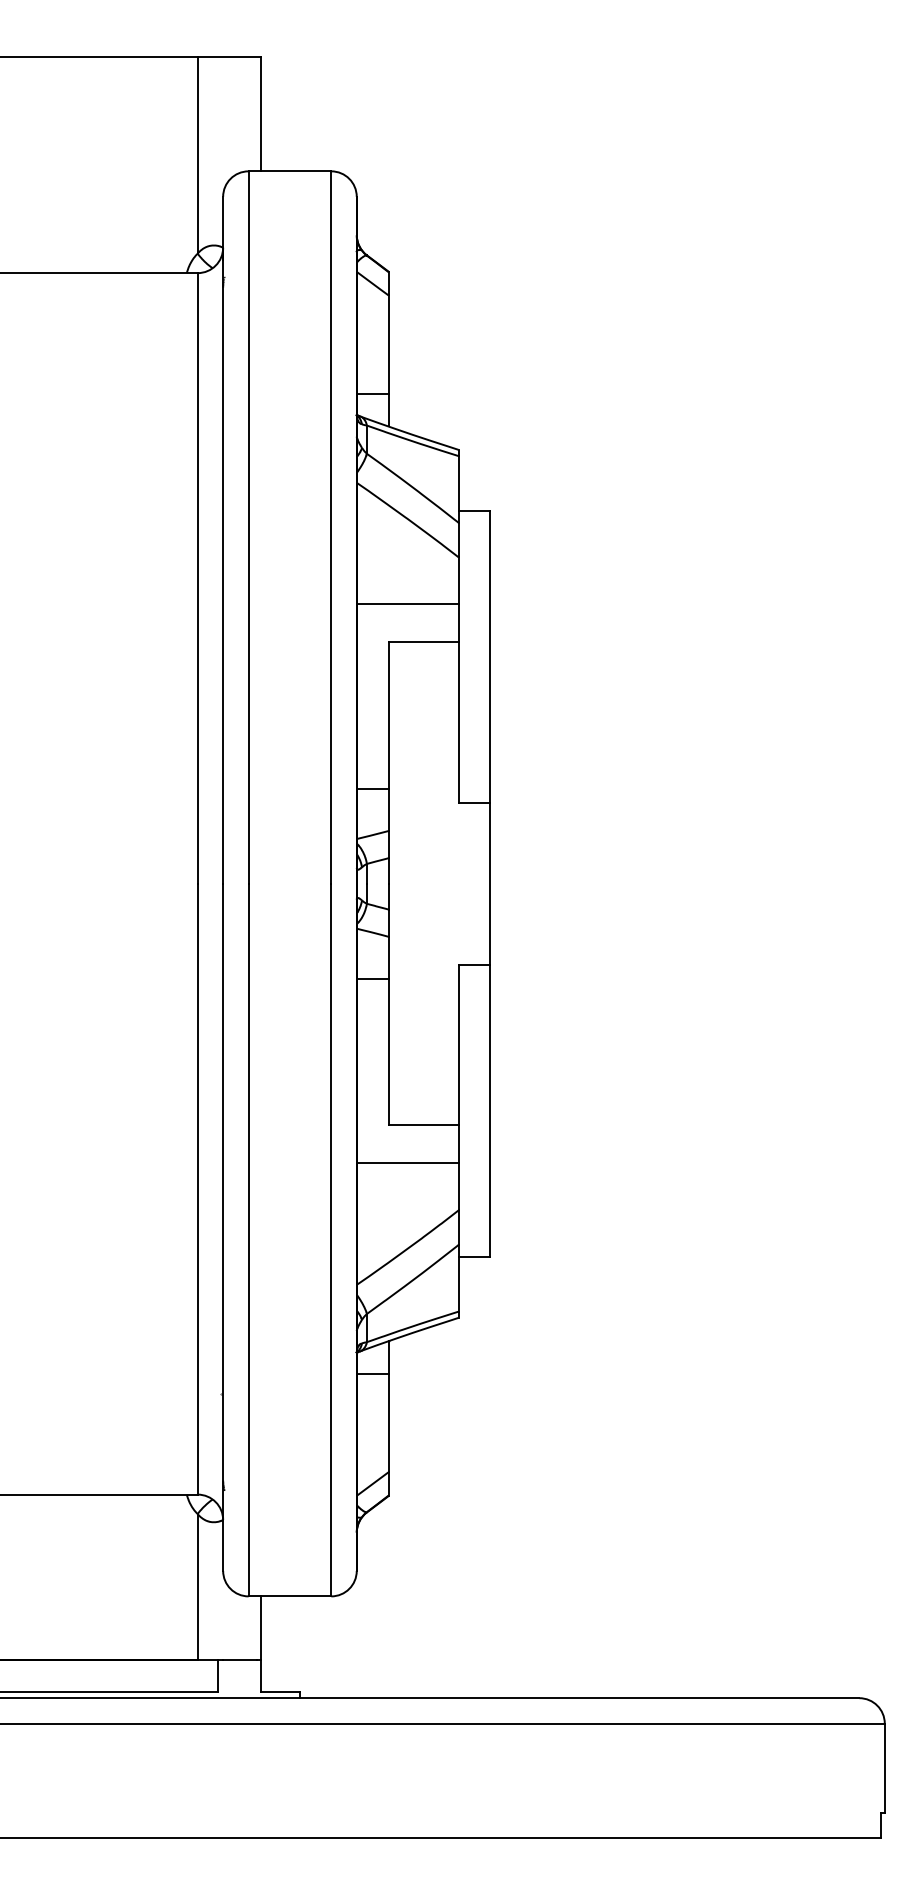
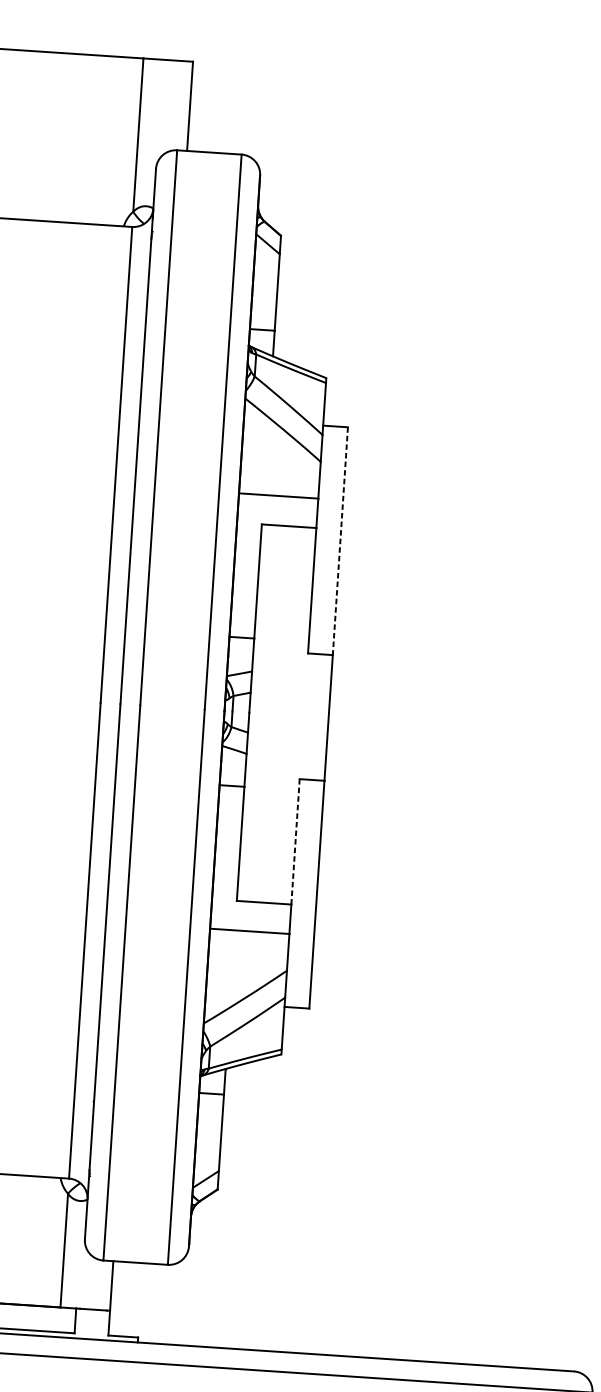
line: (490, 657) -> (340, 541), solid -> dashed
line: (458, 1044) -> (295, 841), solid -> dashed

